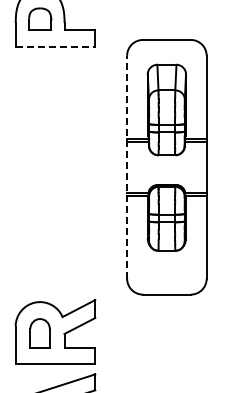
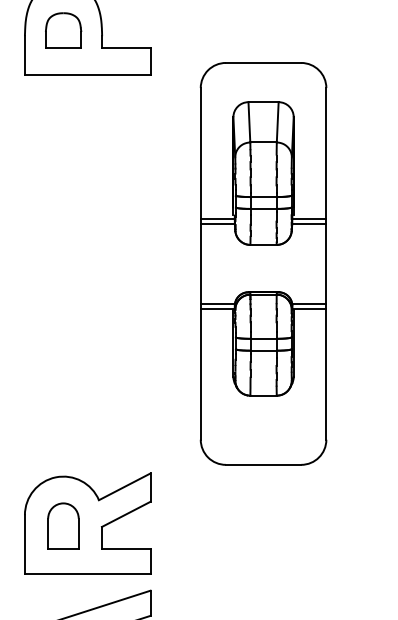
line: (55, 47) -> (87, 74), dashed -> solid
line: (127, 166) -> (201, 262), dashed -> solid

